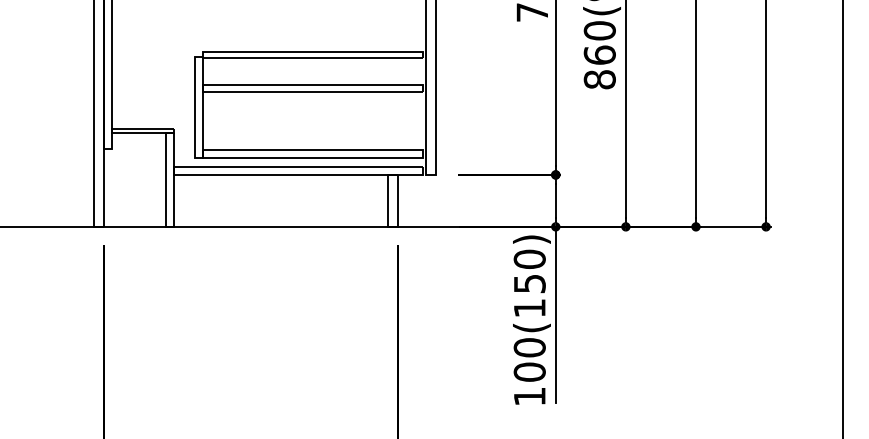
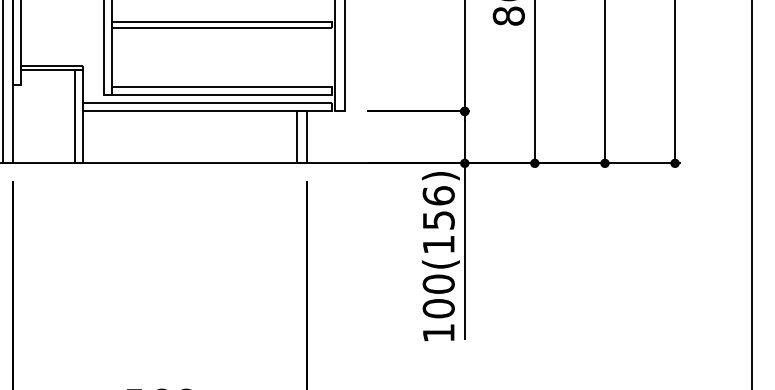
text: (529, 258) -> (438, 194), 100(150) -> 100(156)

